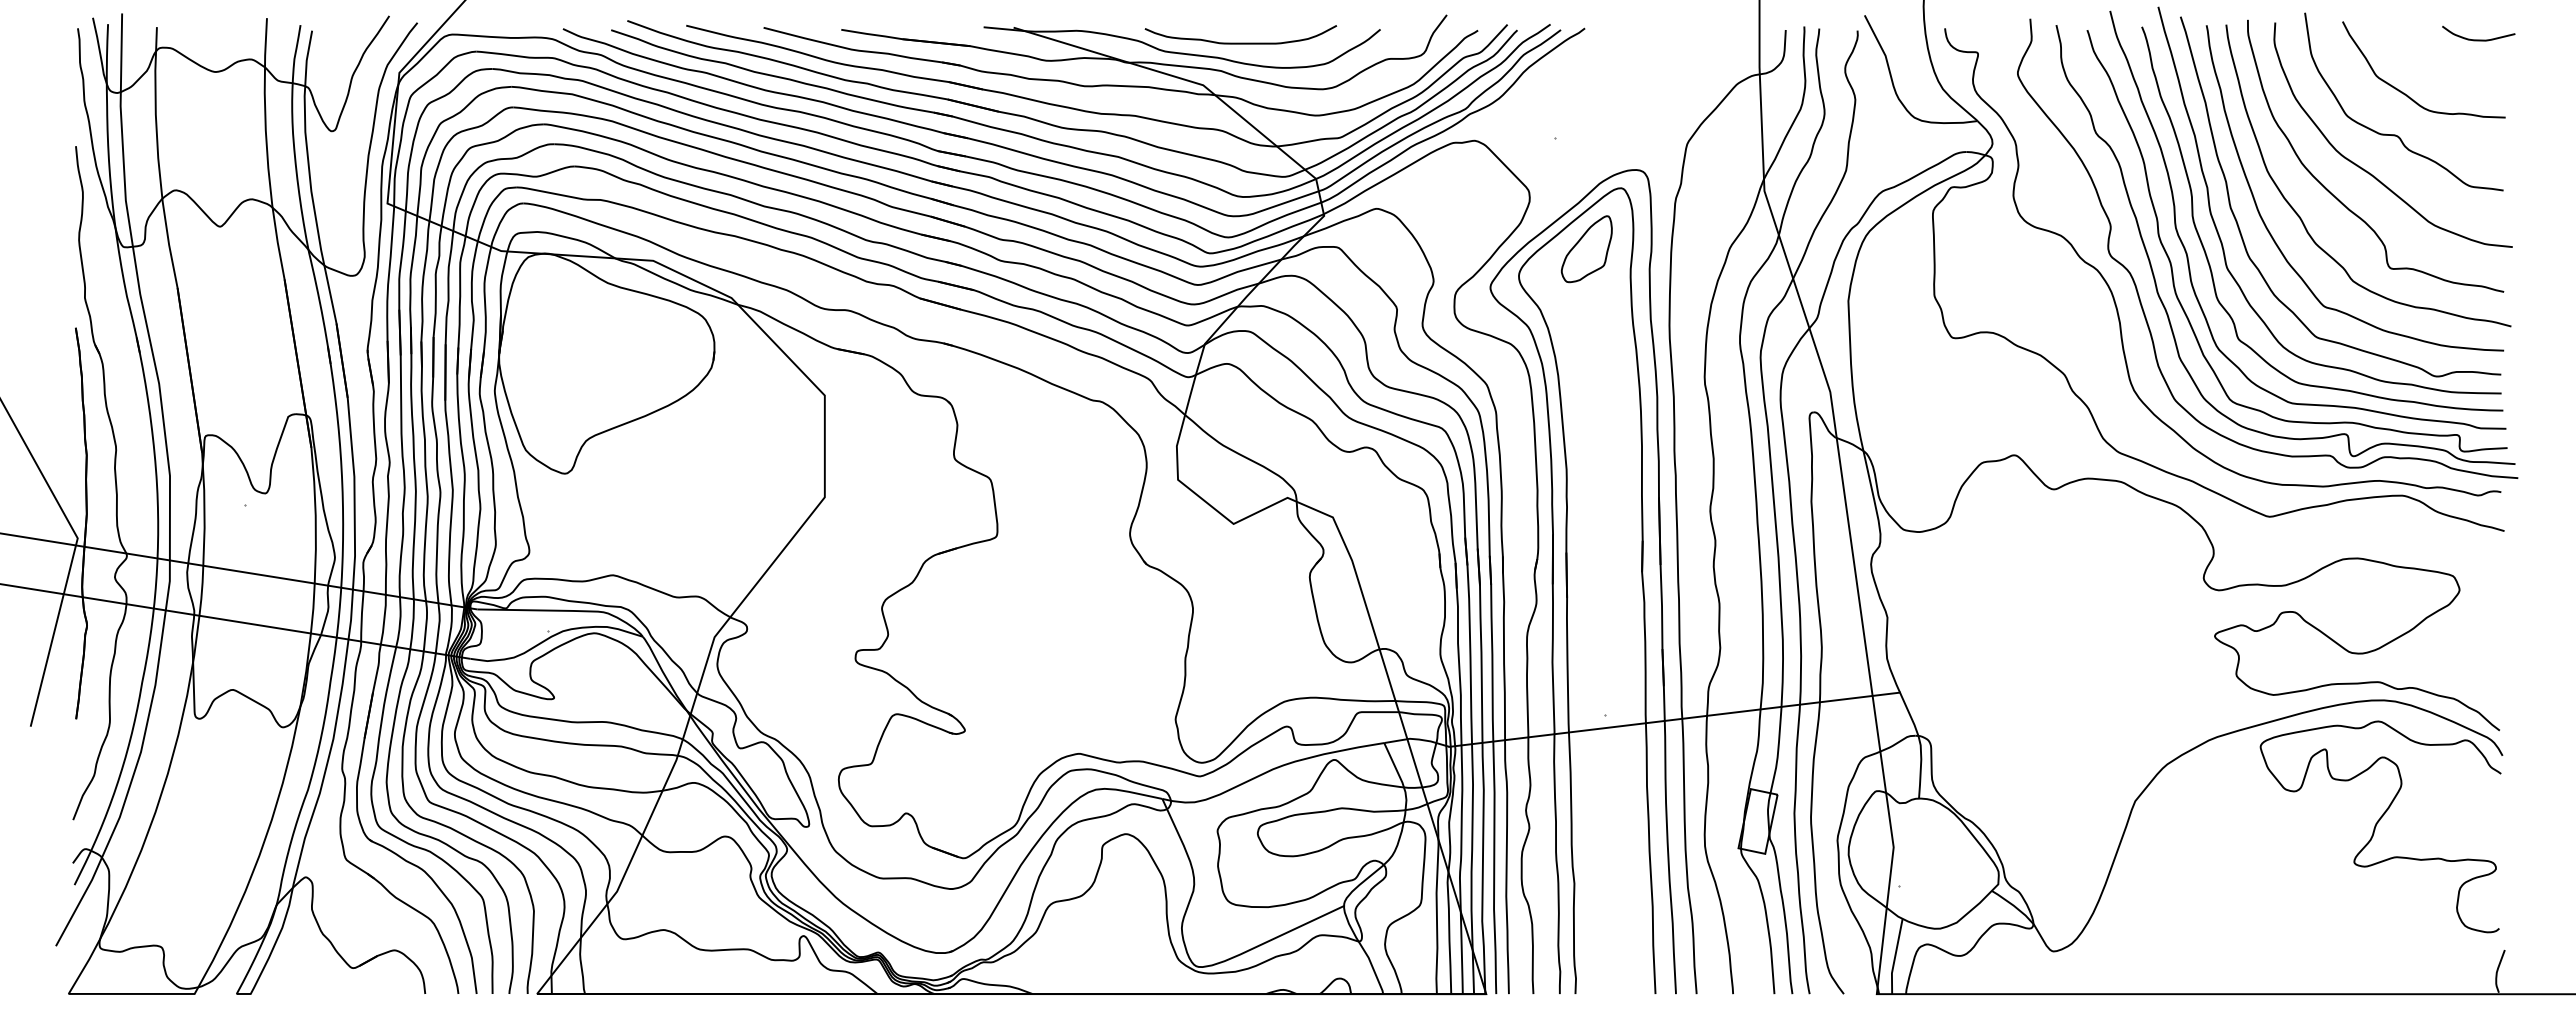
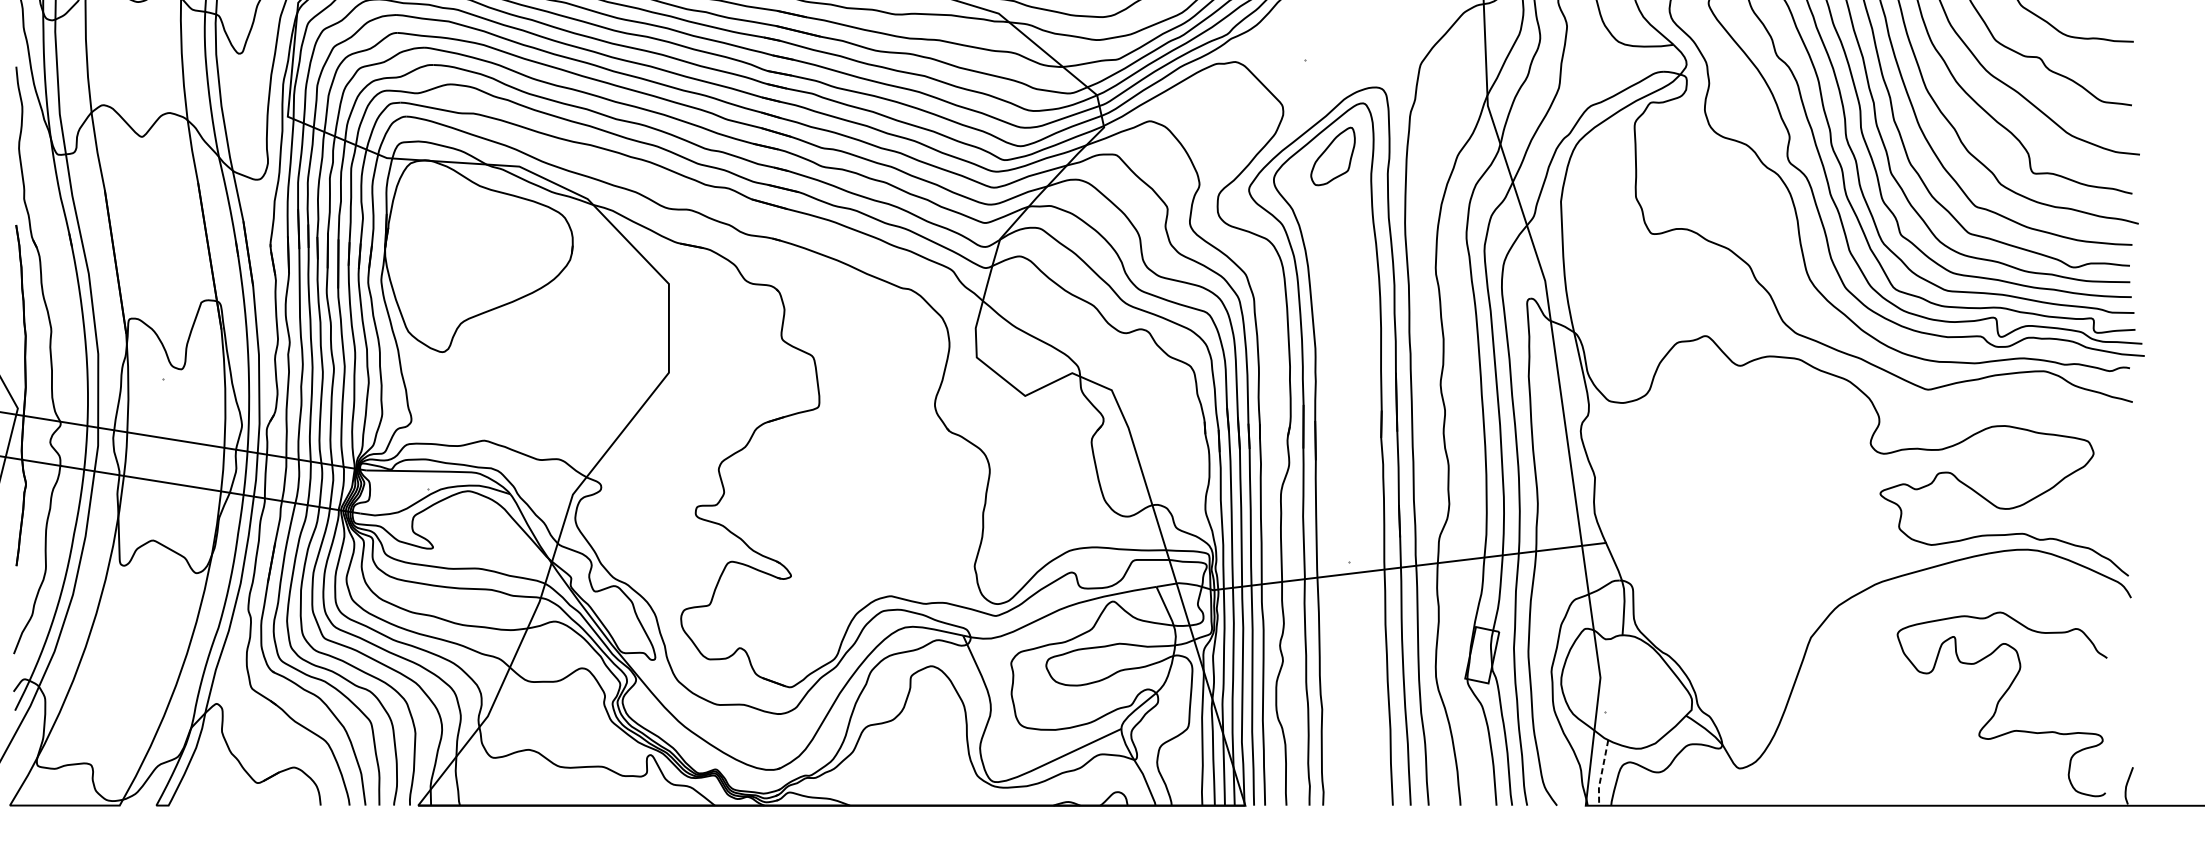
curve: (2377, 824) -> (1999, 702), moved
line: (1895, 956) -> (1602, 772), solid -> dashed

